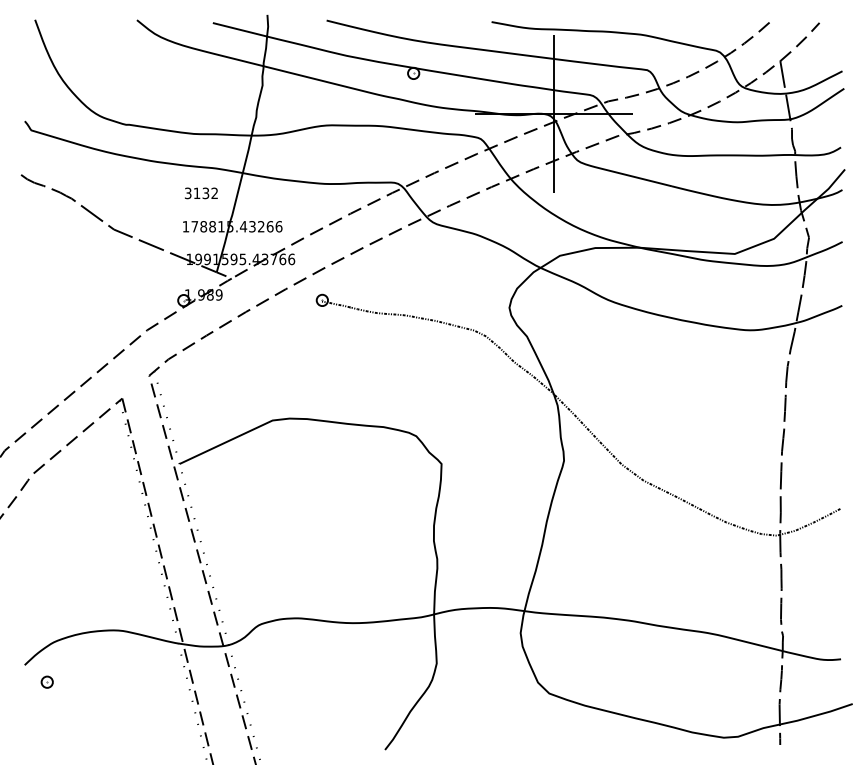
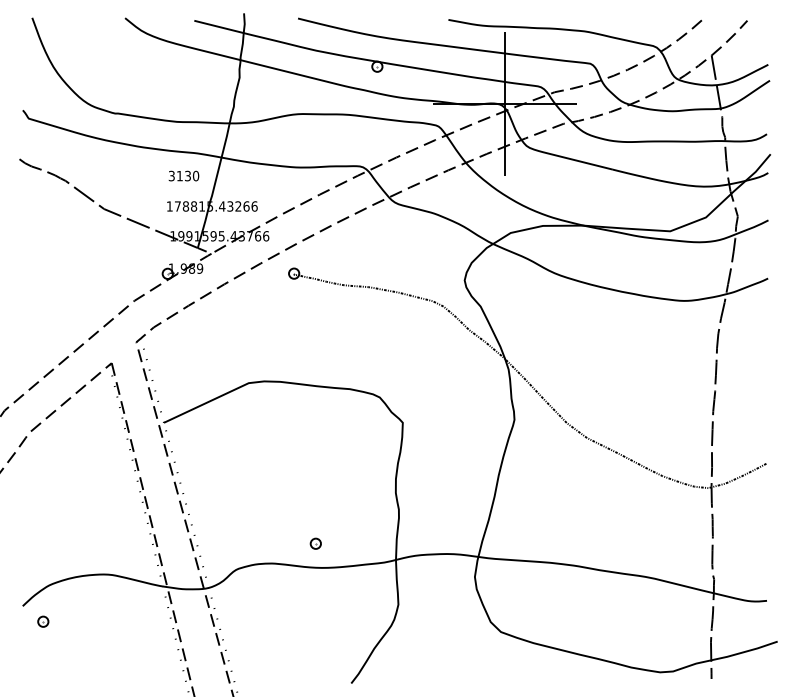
text: (214, 193) -> (195, 176), 3132 -> 3130
part: (345, 596) -> (315, 543), added

